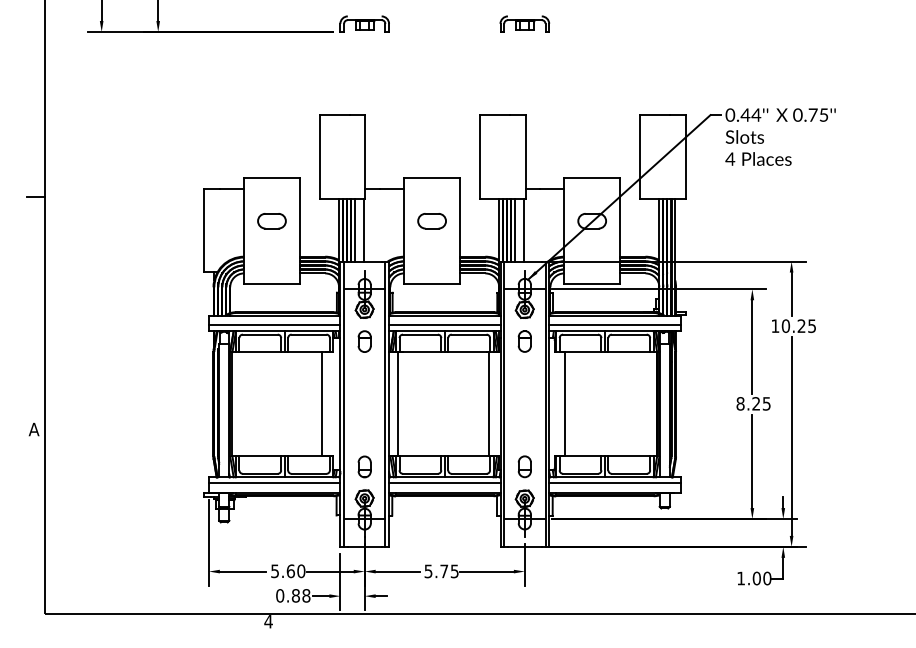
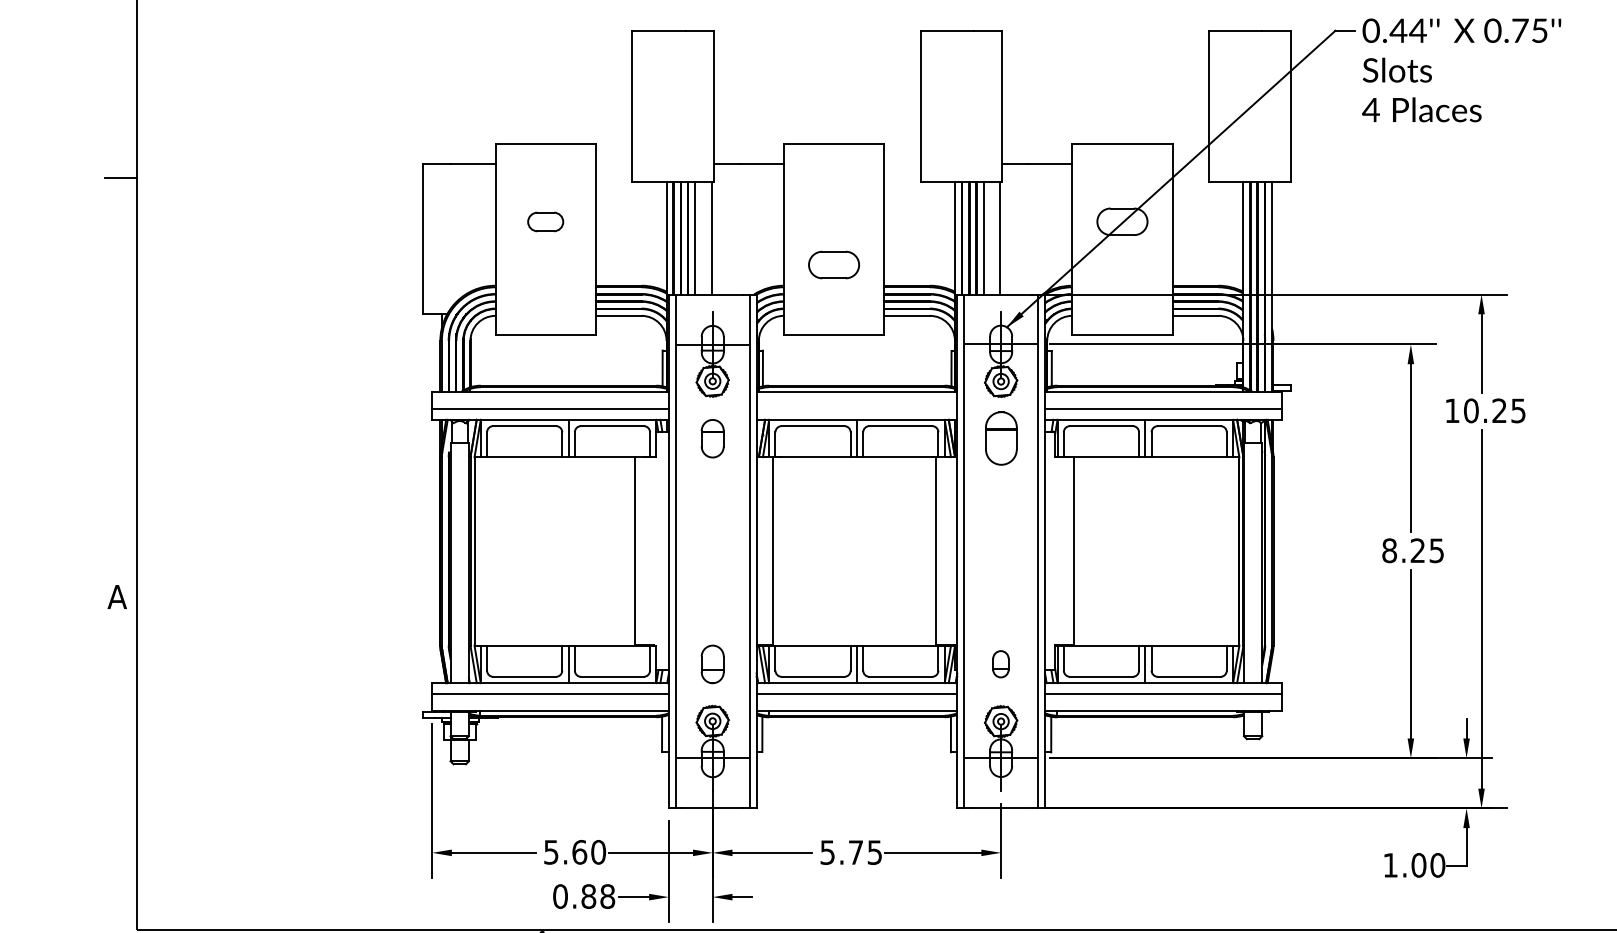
part: (271, 221) -> (544, 222), size x0.7
part: (431, 221) -> (832, 265), moved
line: (444, 325) -> (856, 409), removed
part: (524, 341) -> (1000, 438), size x1.4
part: (524, 466) -> (1000, 663), size x0.7

